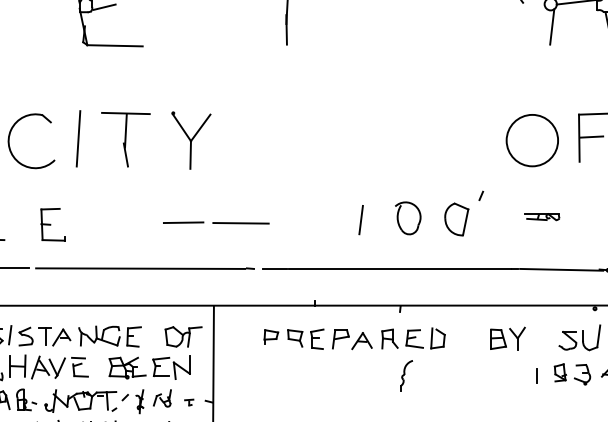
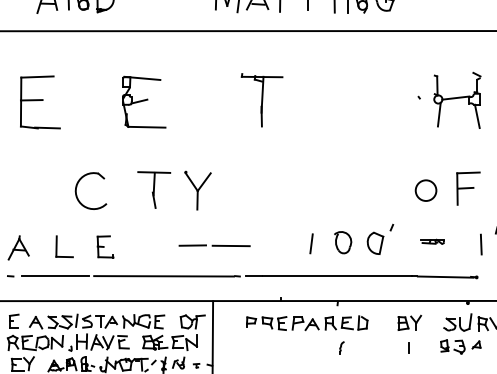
line: (78, 137) -> (122, 188), removed
circle: (531, 140) -> (425, 190), size x0.6
part: (405, 375) -> (341, 347), size x0.6
line: (536, 375) -> (408, 347), moved

